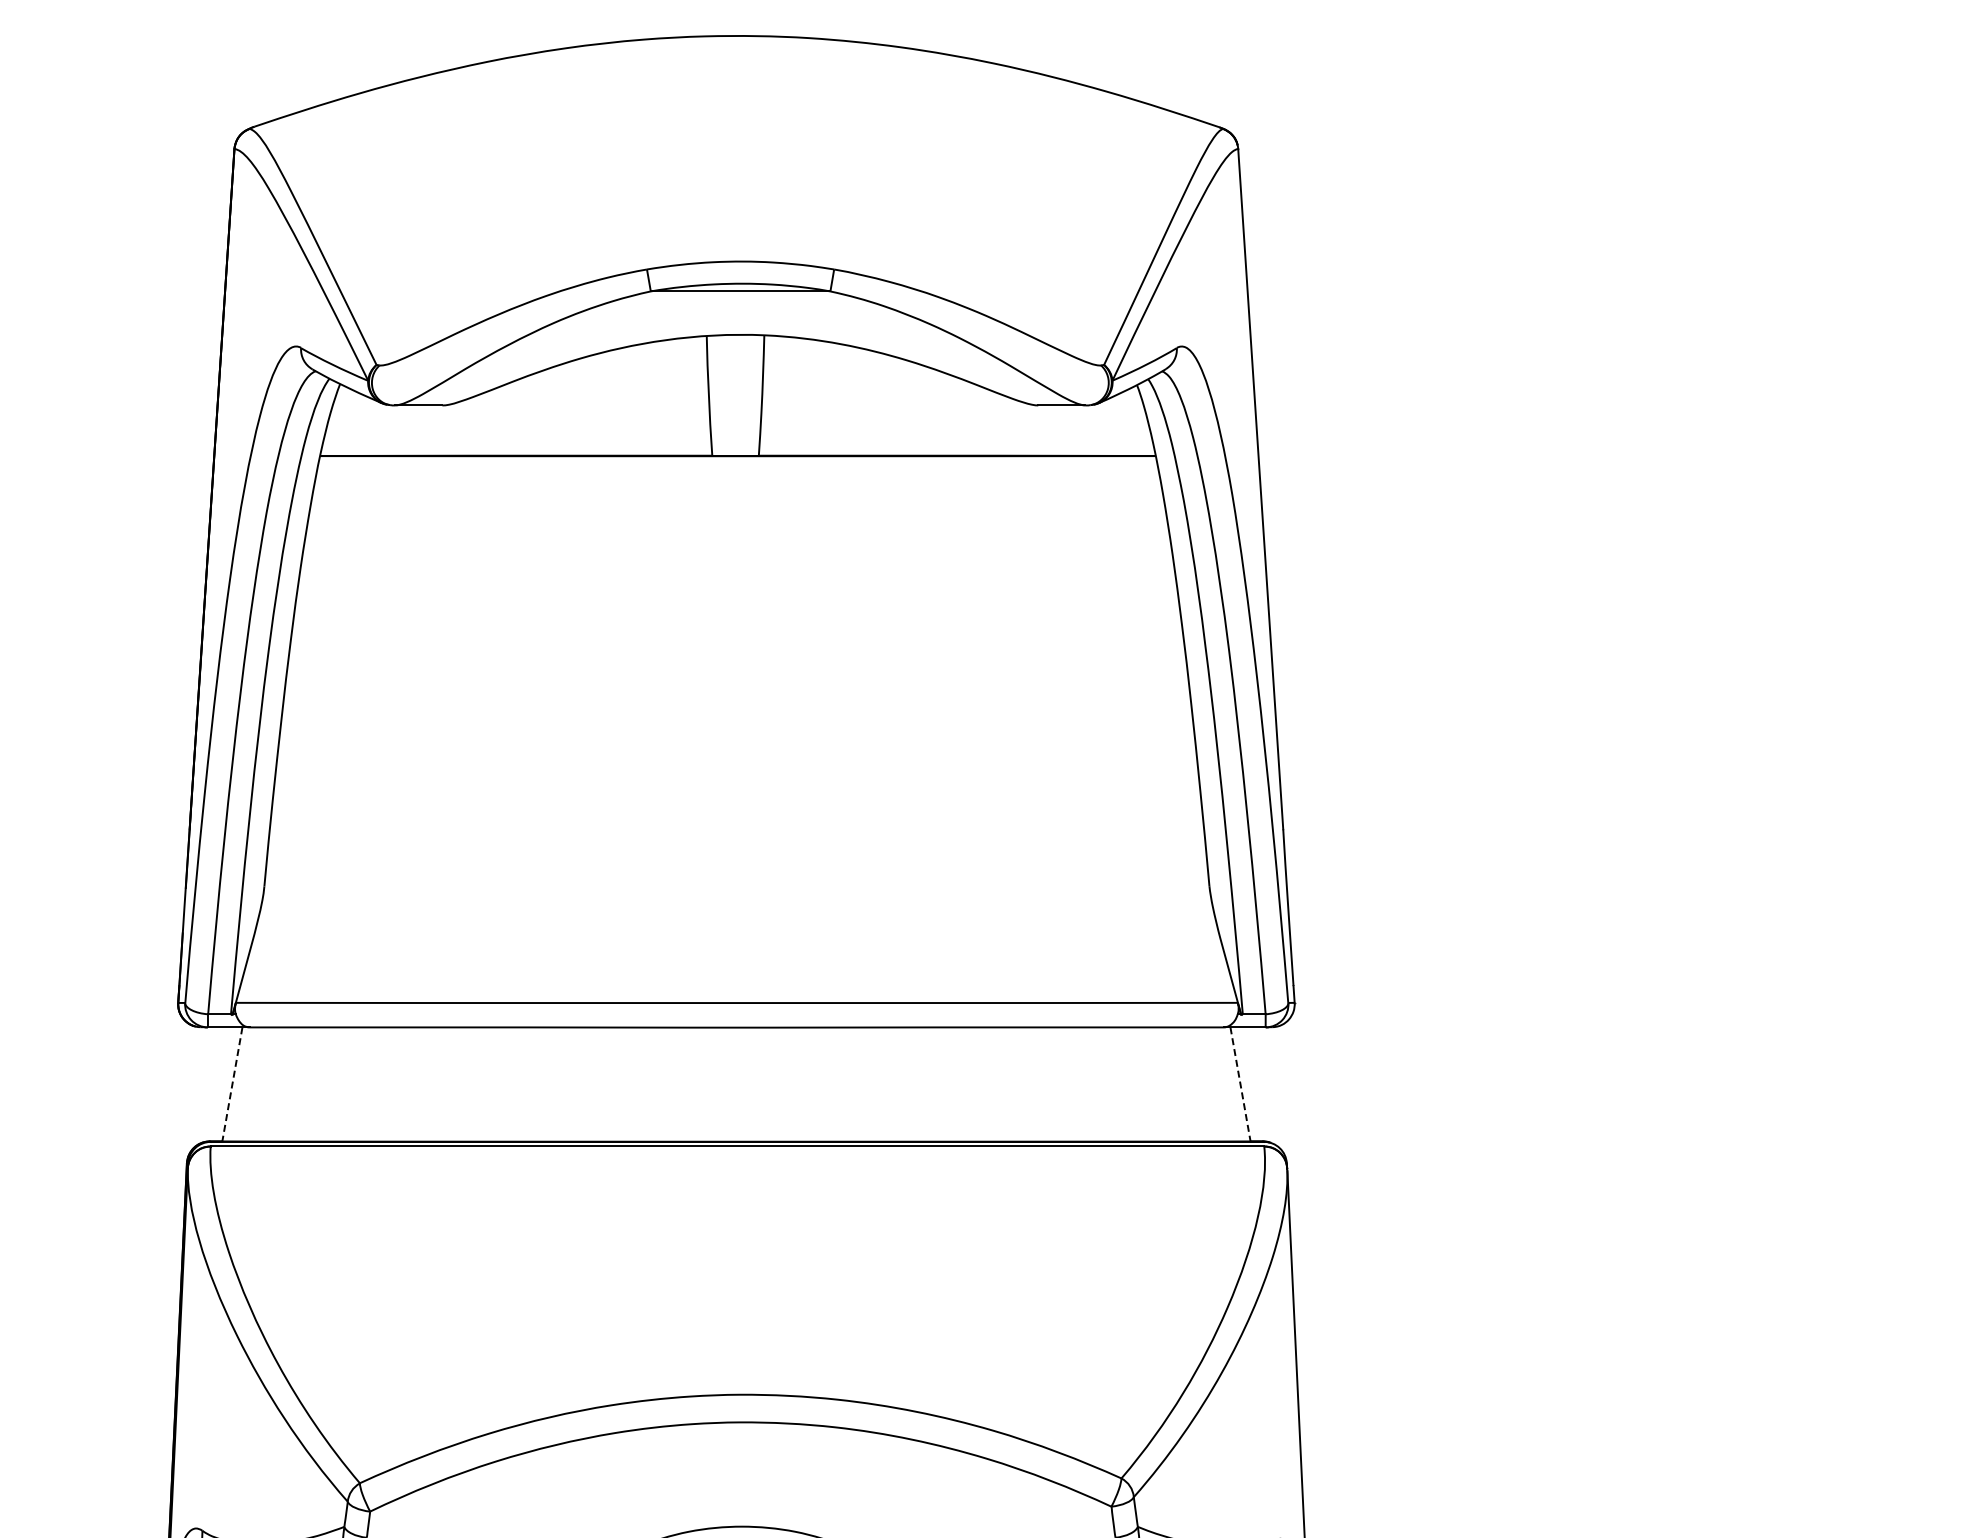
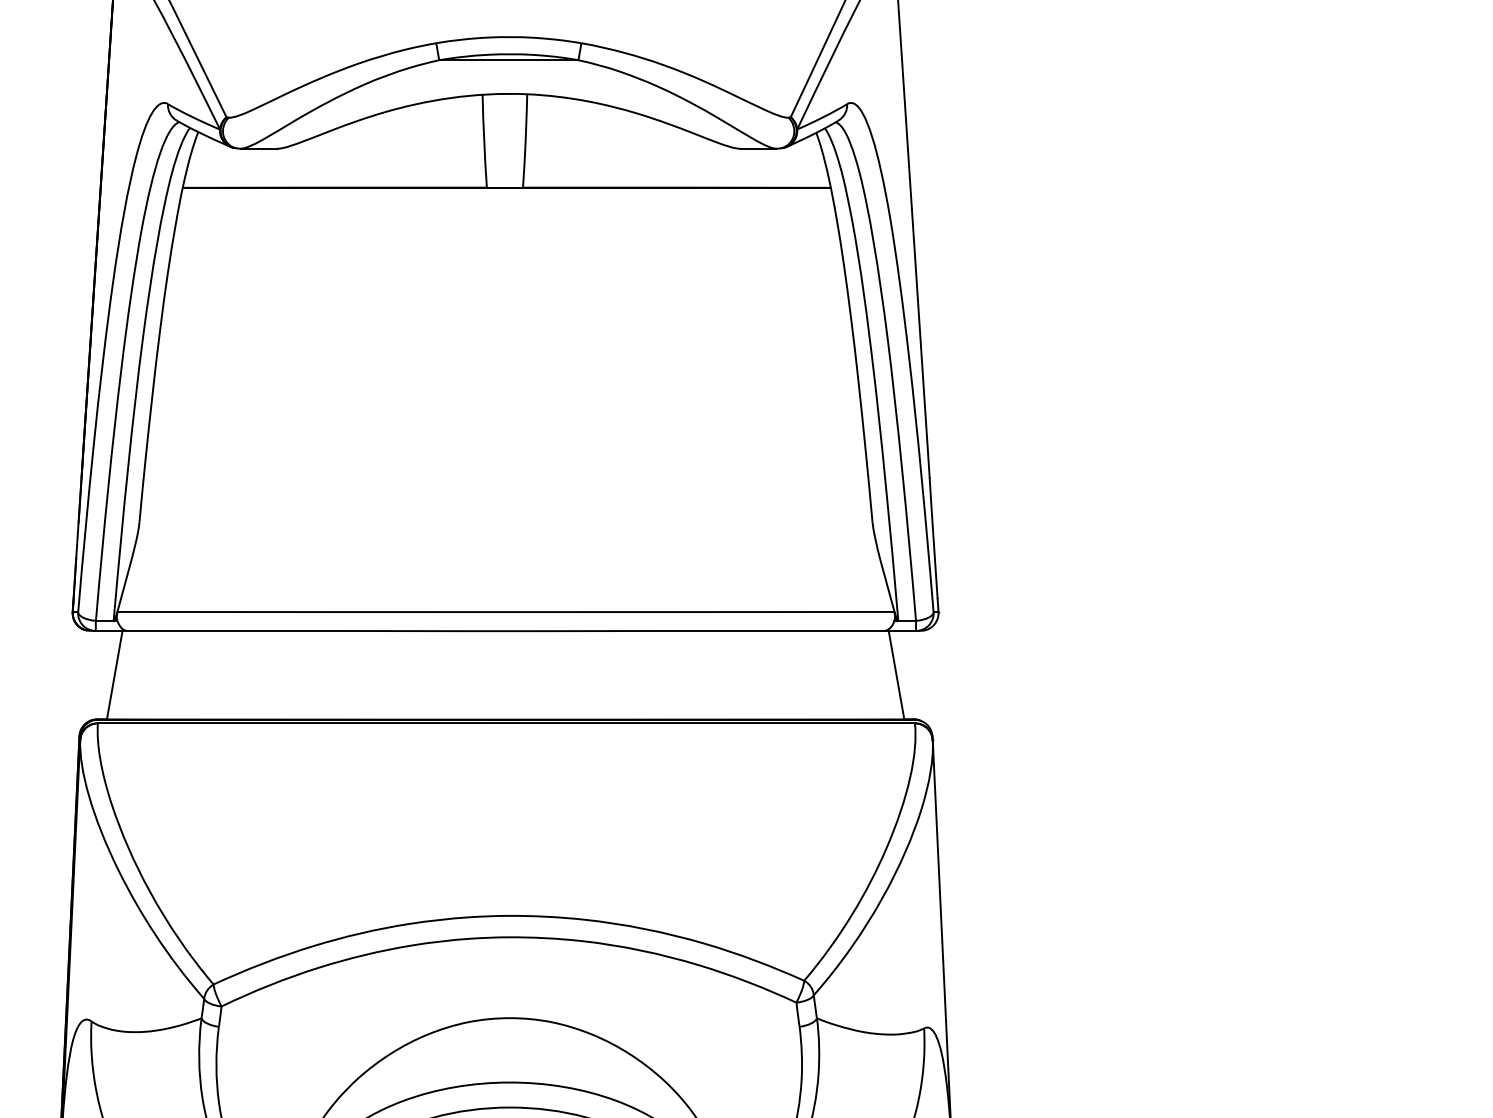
line: (232, 1084) -> (114, 675), dashed -> solid
line: (1240, 1084) -> (896, 675), dashed -> solid

